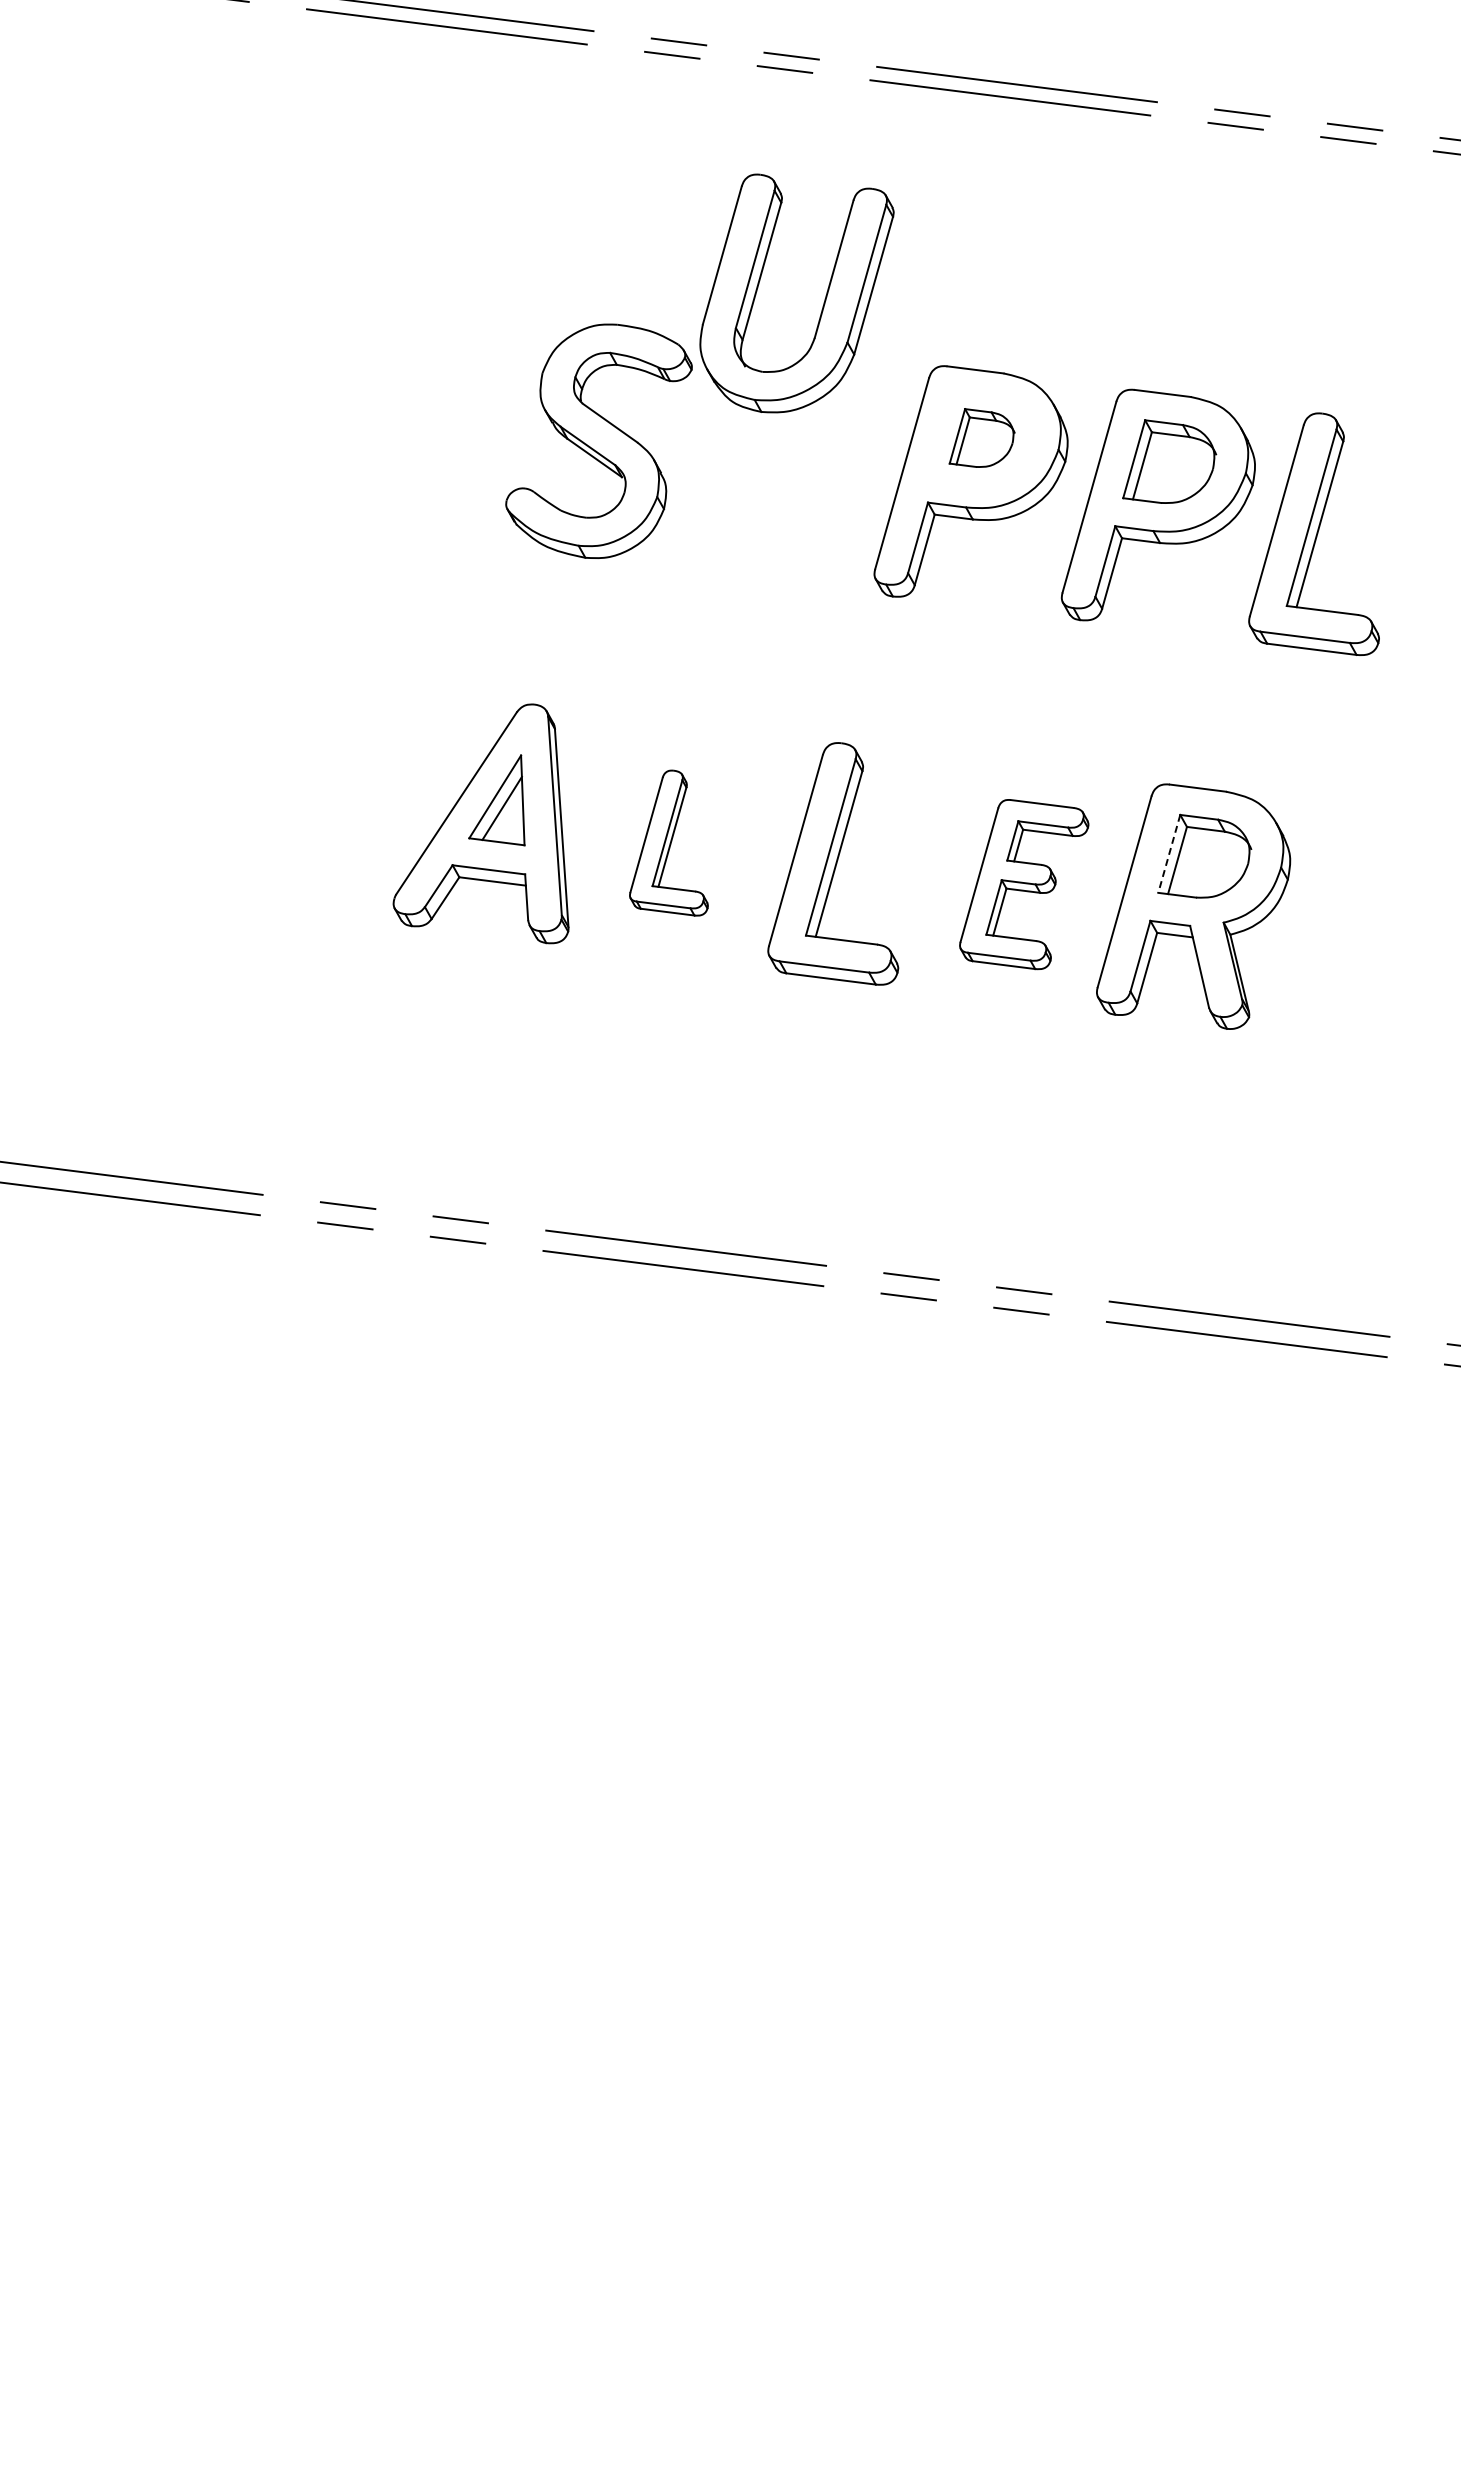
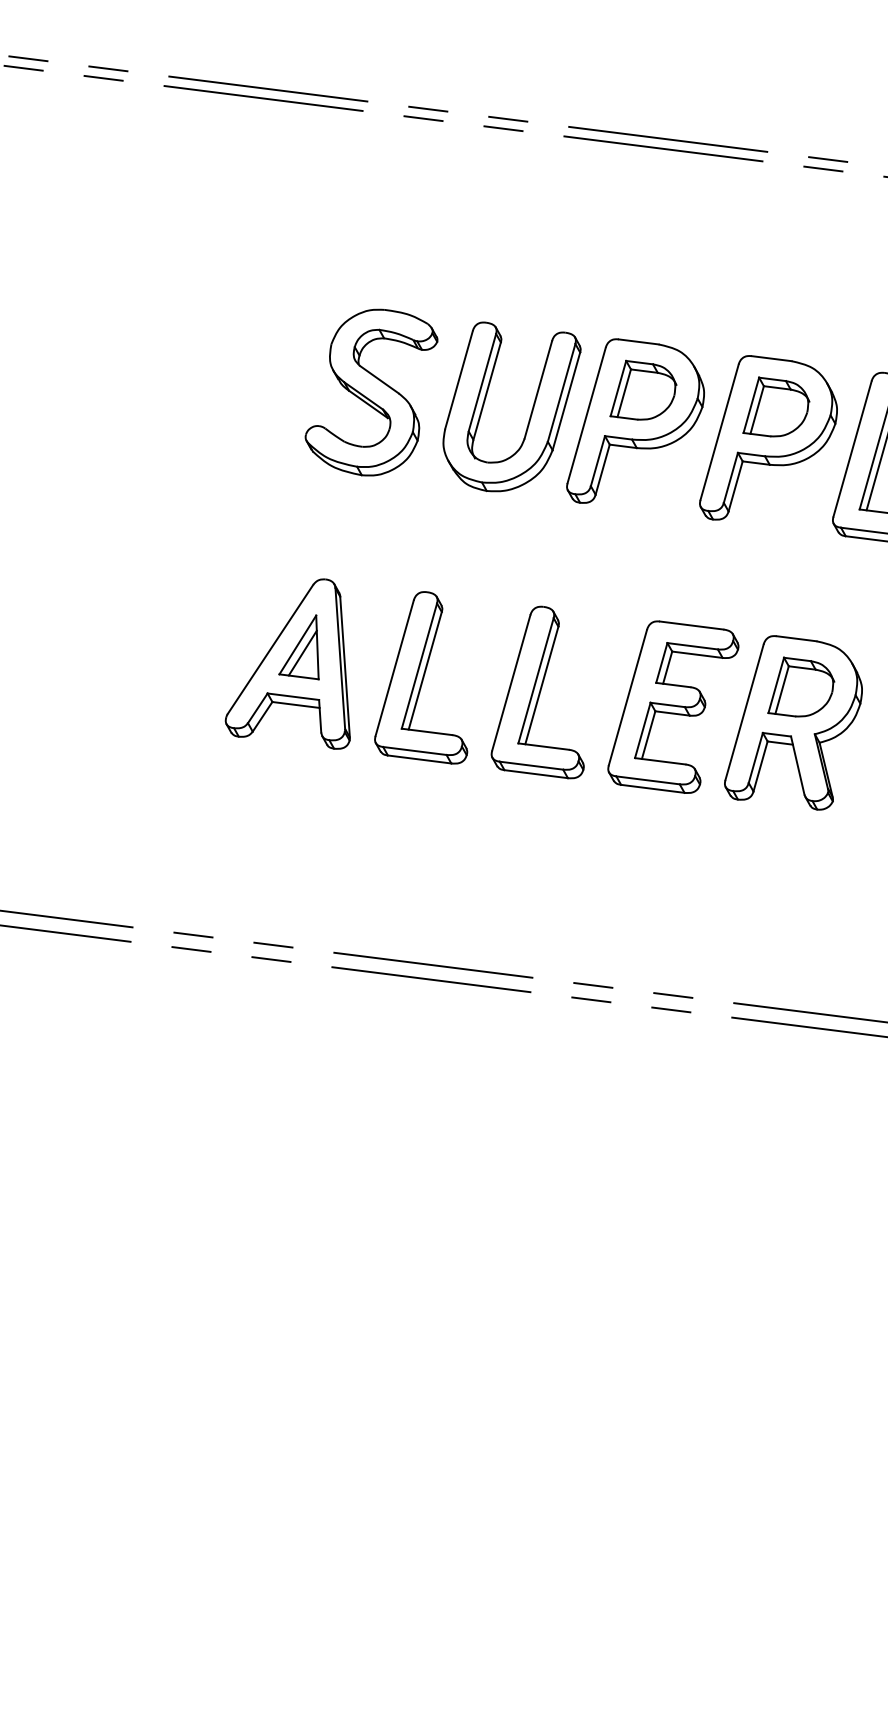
part: (823, 302) -> (530, 413), moved
part: (981, 437) -> (642, 389), size x1.43
part: (668, 842) -> (420, 677), size x1.67
line: (1169, 854) -> (776, 685), dashed -> solid
part: (1023, 884) -> (672, 707), size x1.43

